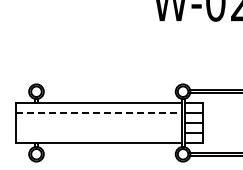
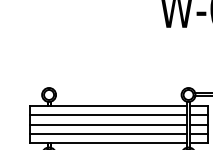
line: (98, 113) -> (108, 115), dashed -> solid
line: (98, 123) -> (108, 125), added
line: (98, 132) -> (108, 133), added

